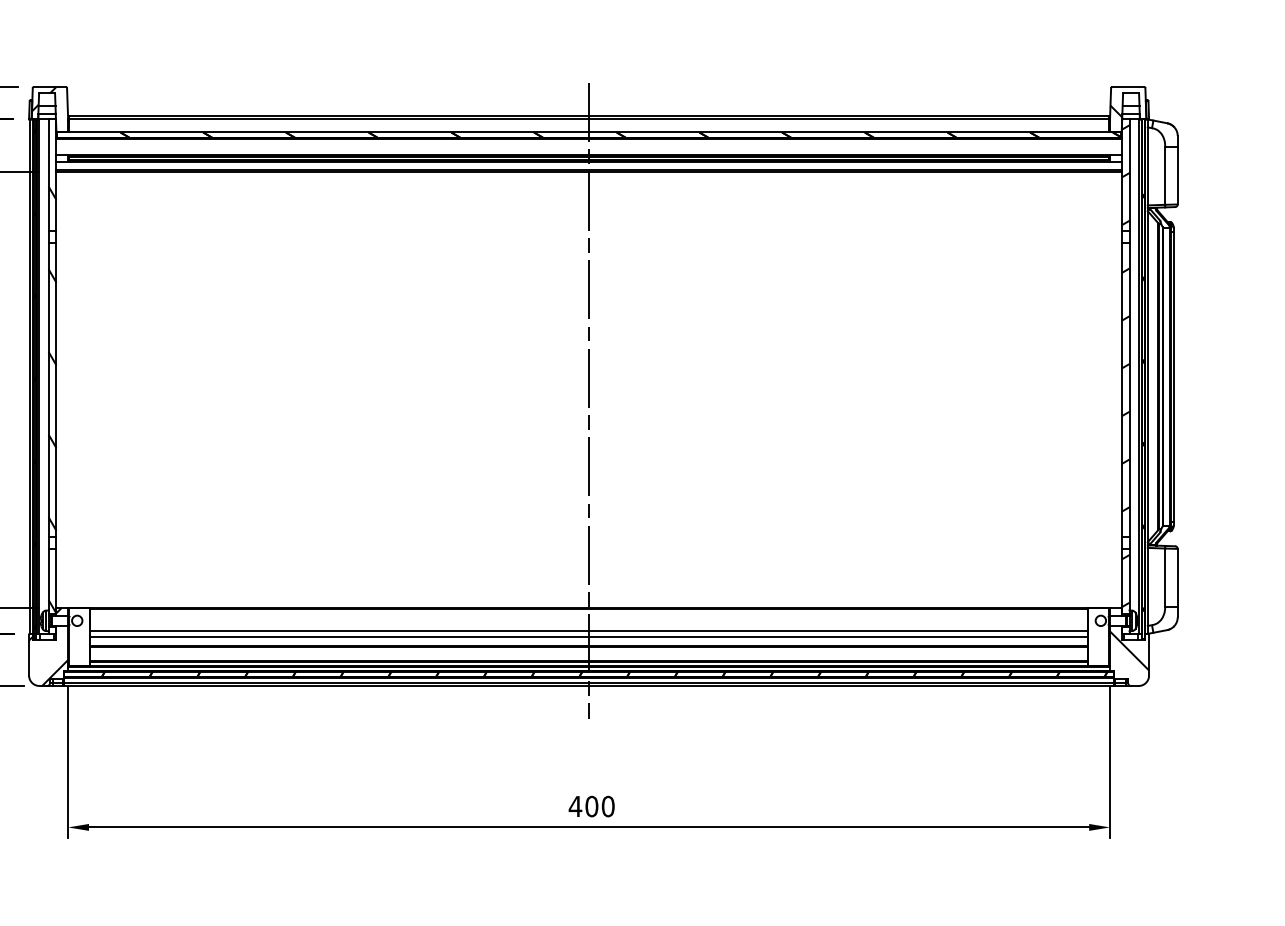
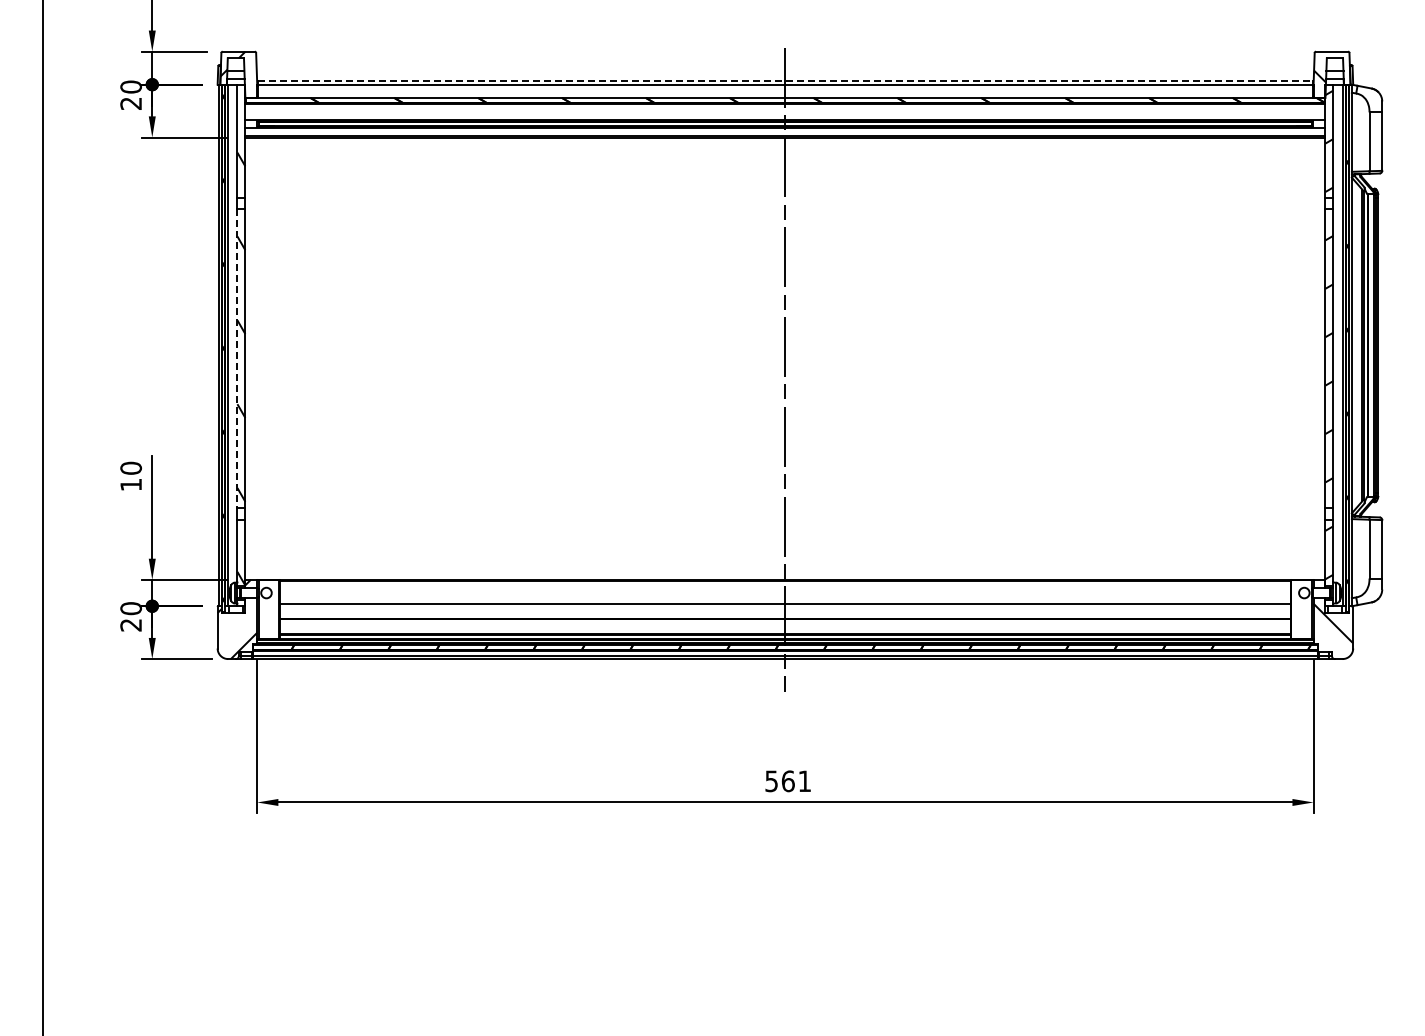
line: (589, 115) -> (785, 80), solid -> dashed
line: (48, 390) -> (237, 359), solid -> dashed
line: (589, 636) -> (785, 608), removed
text: (591, 806) -> (787, 781), 400 -> 561

